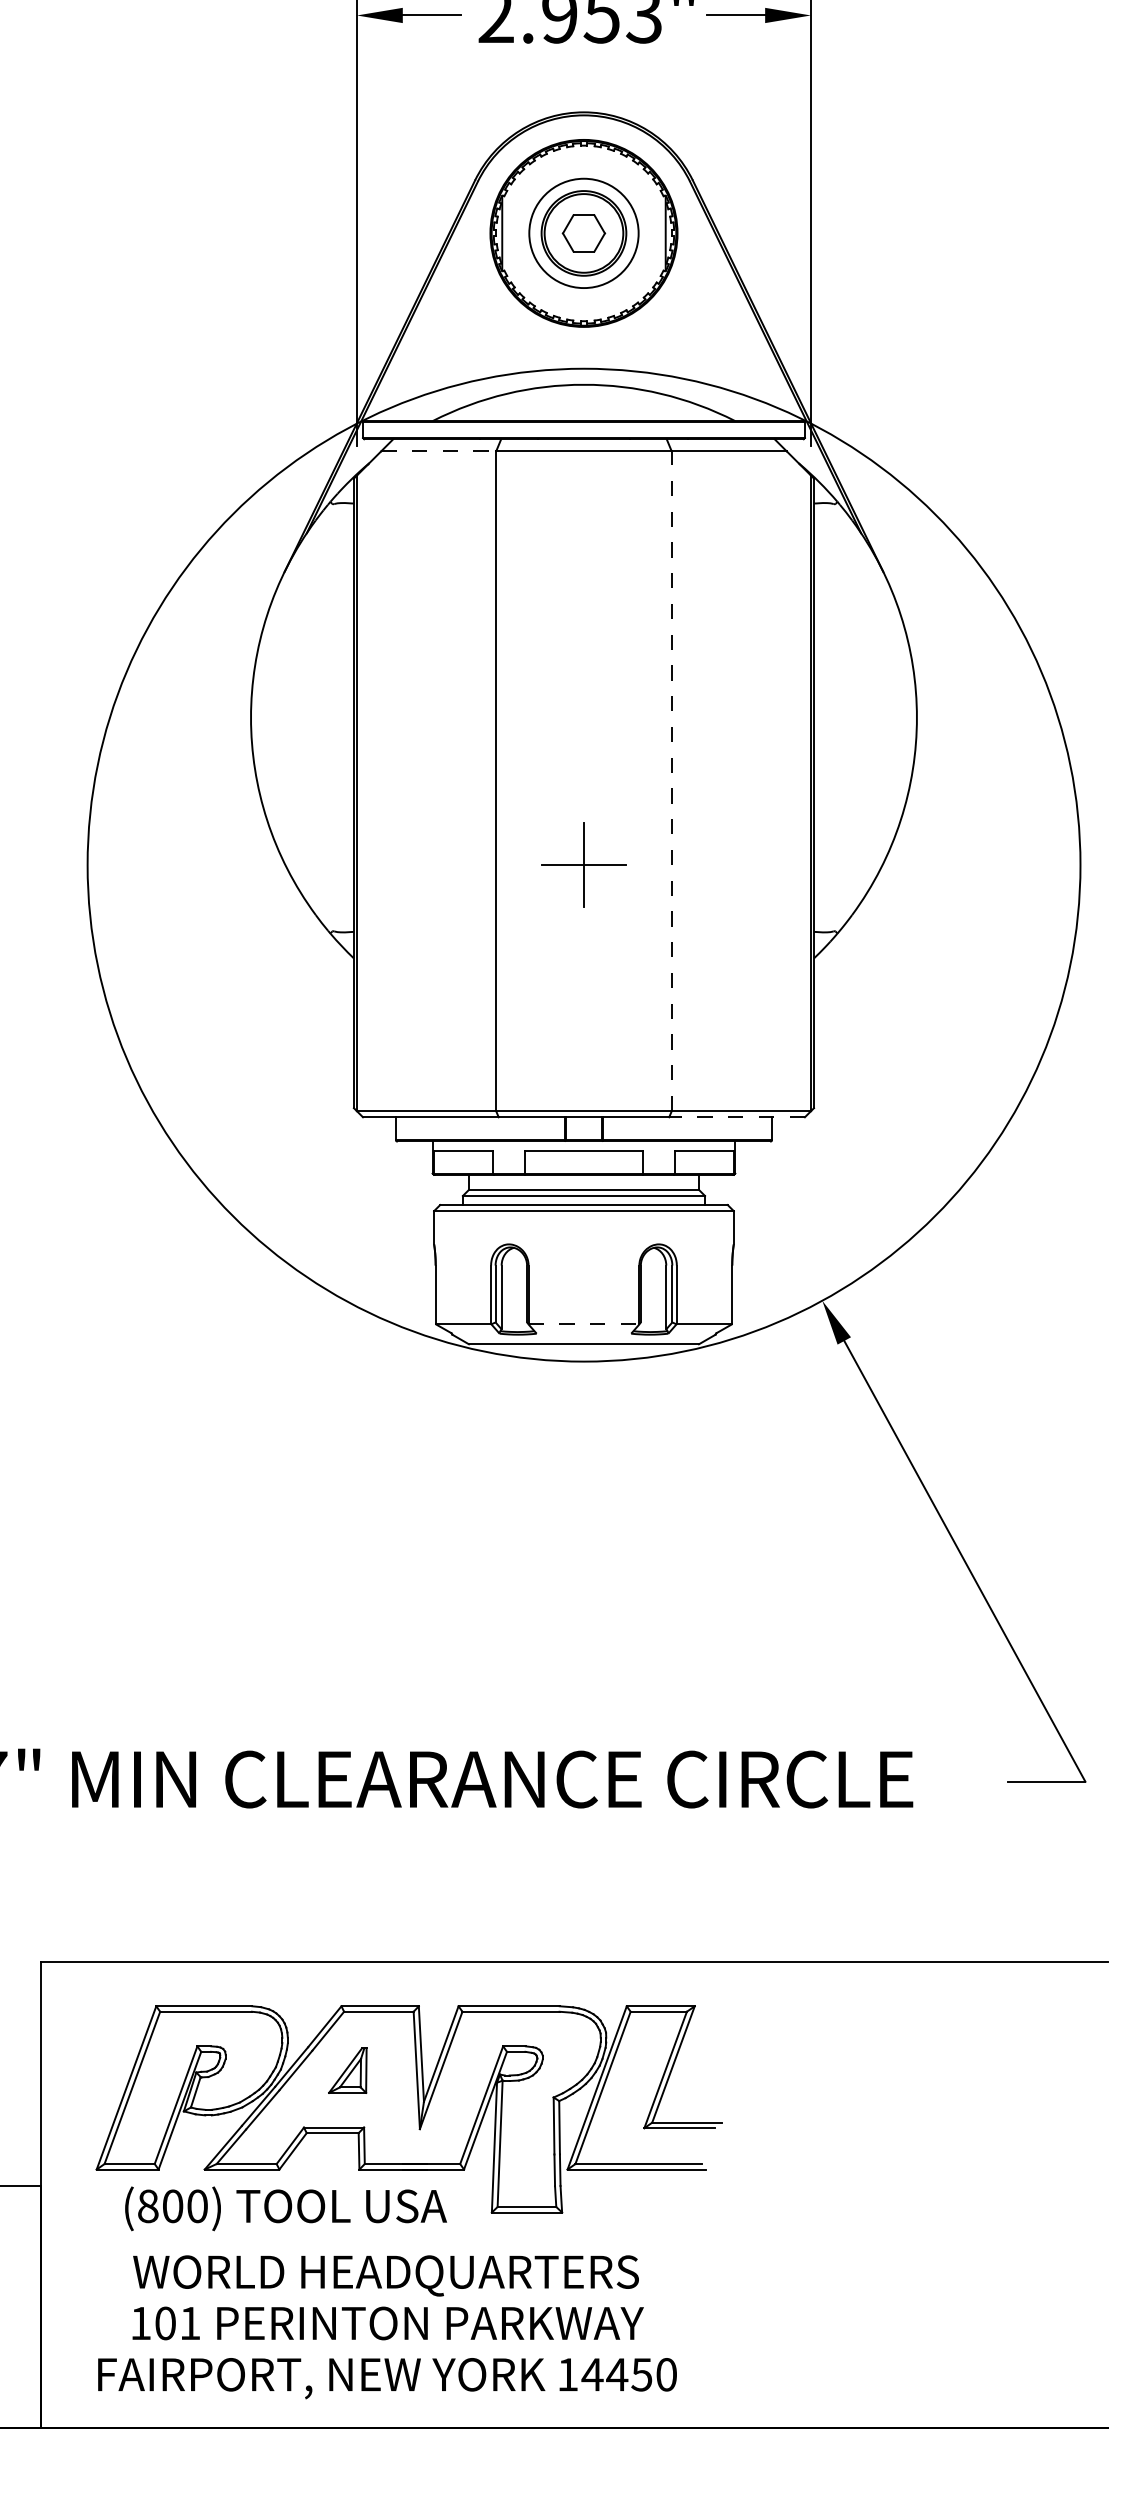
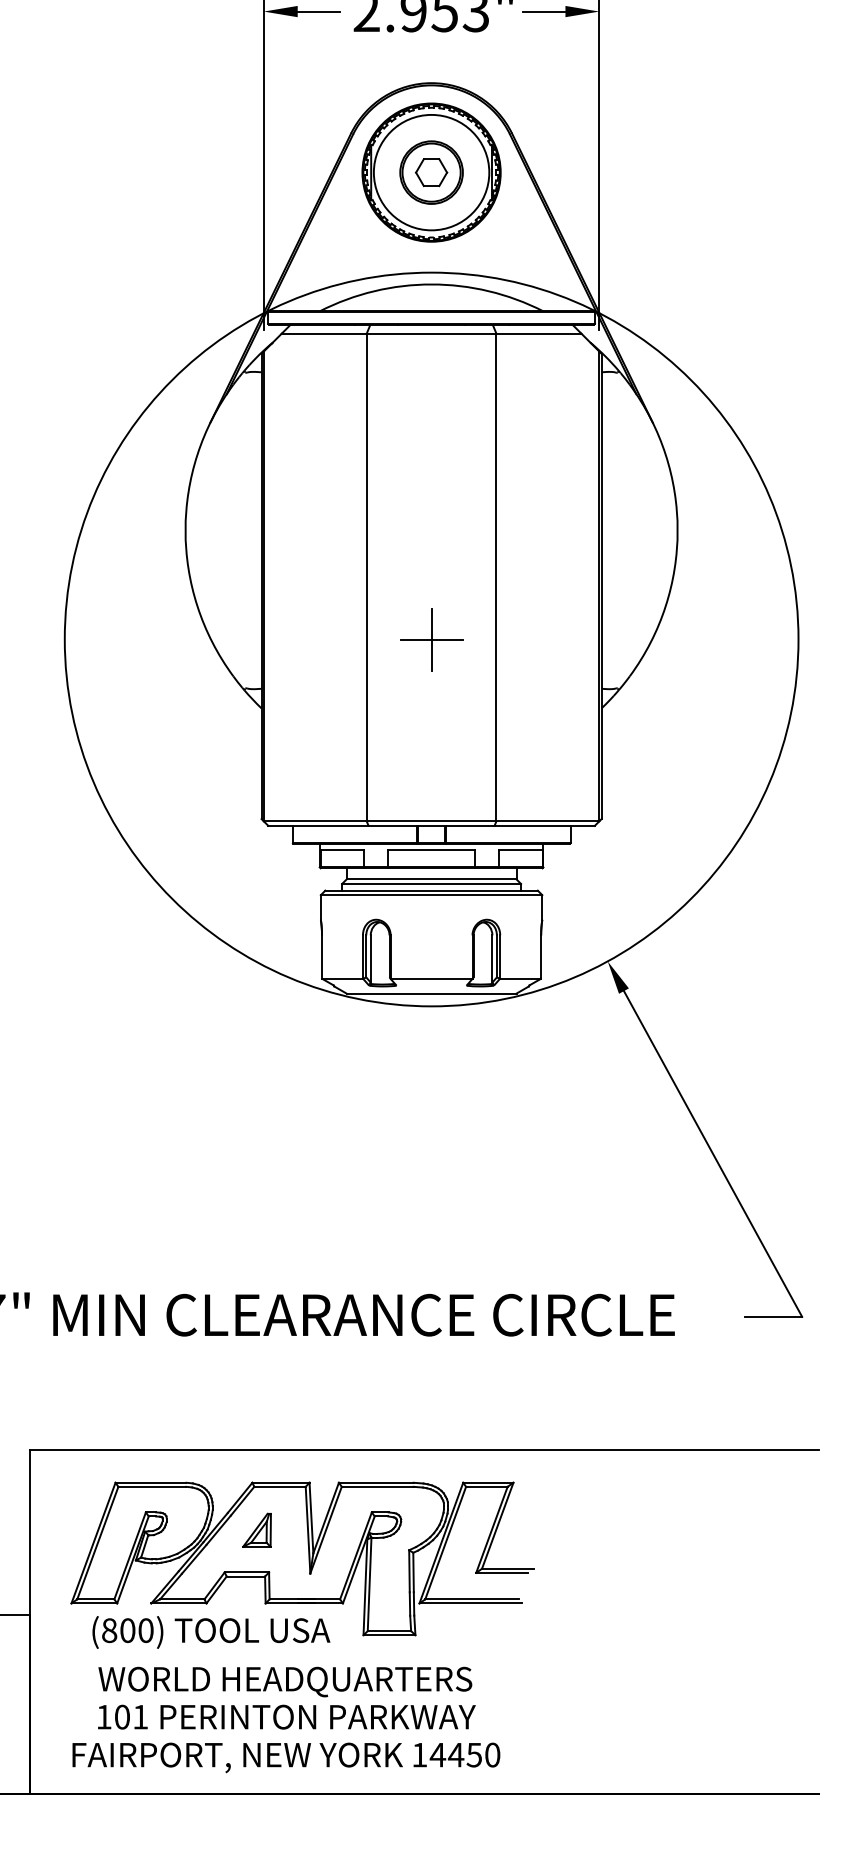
circle: (583, 233) -> (431, 172), size x1.43
line: (438, 451) -> (324, 333), dashed -> solid
line: (671, 781) -> (496, 577), dashed -> solid
line: (737, 1117) -> (545, 825), dashed -> solid
line: (584, 1324) -> (431, 978), dashed -> solid

